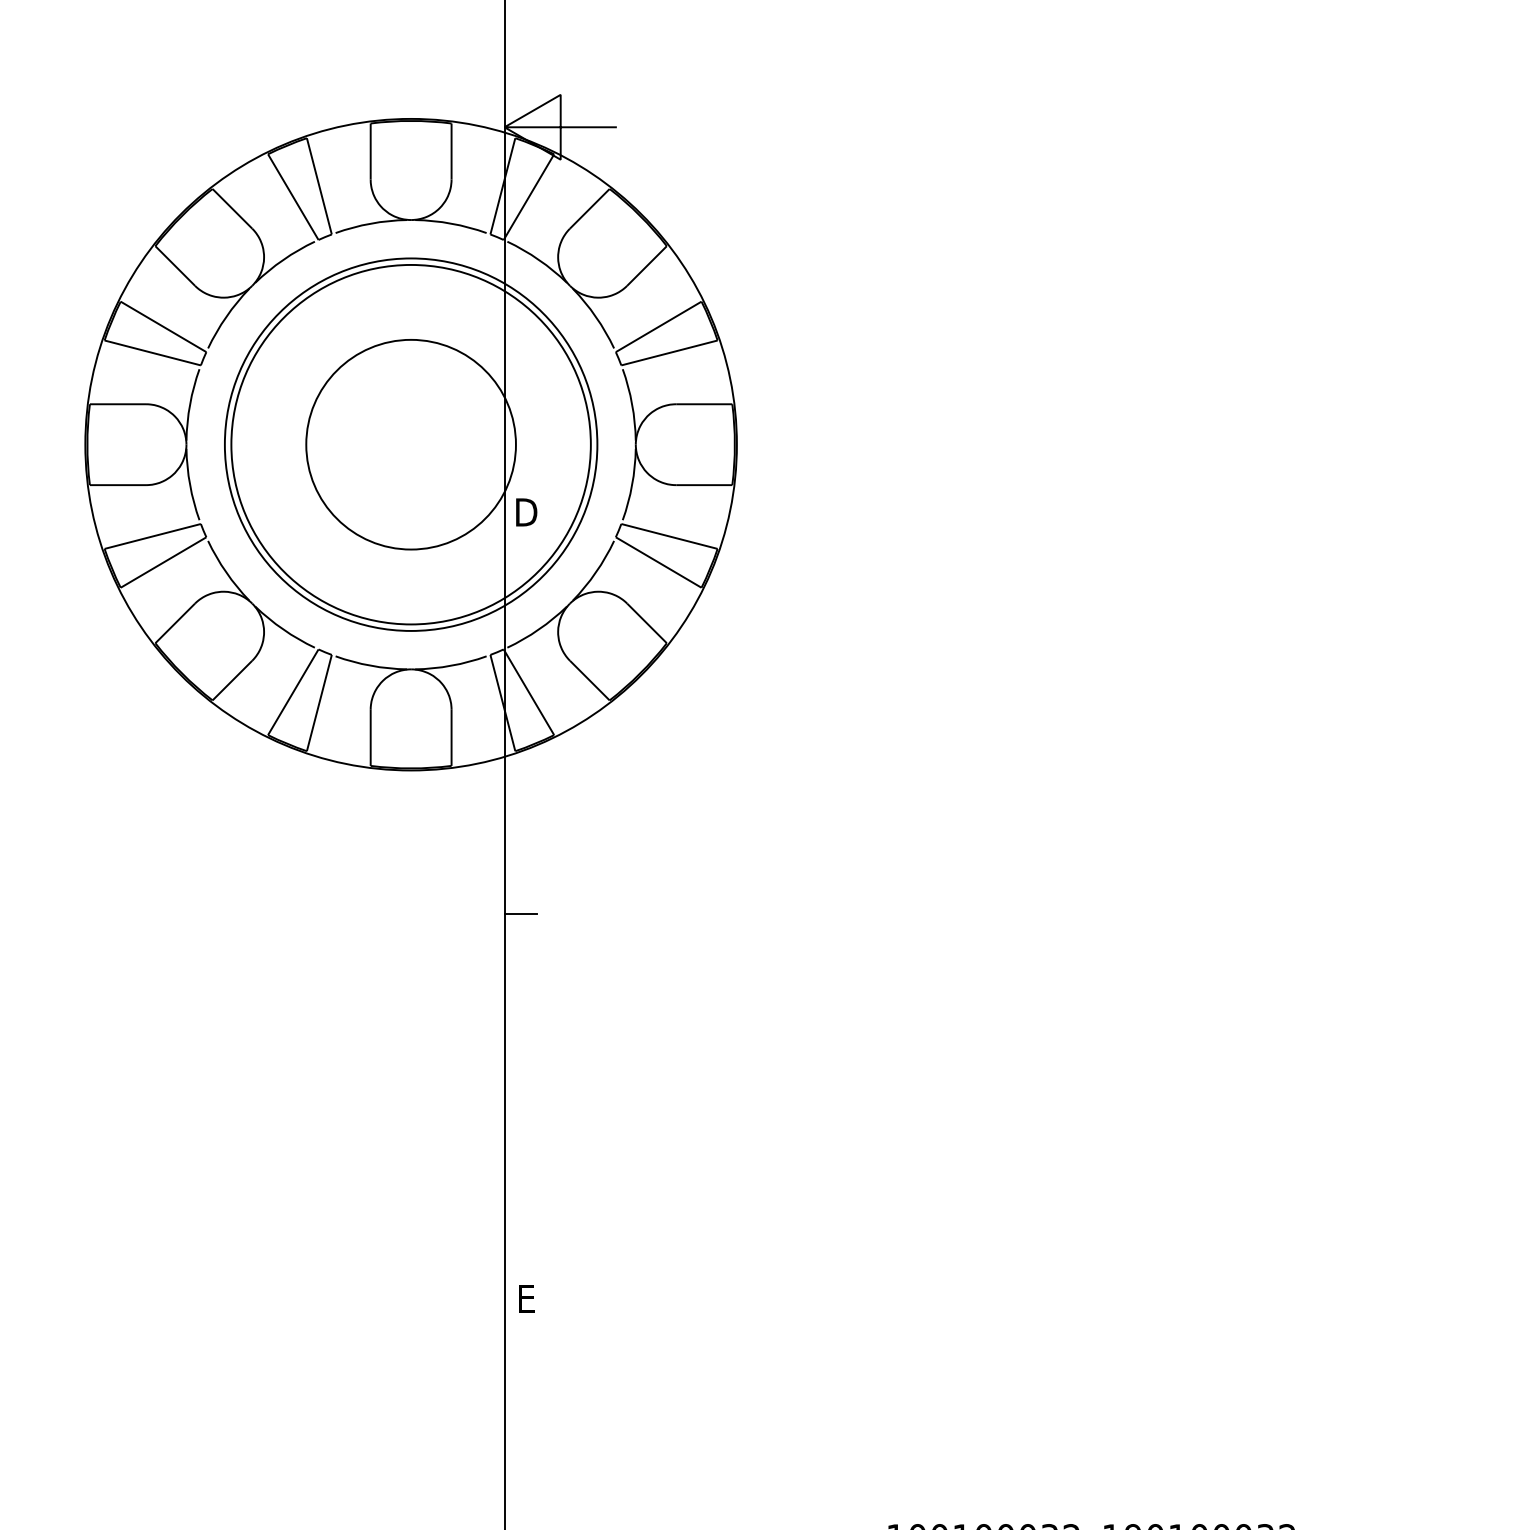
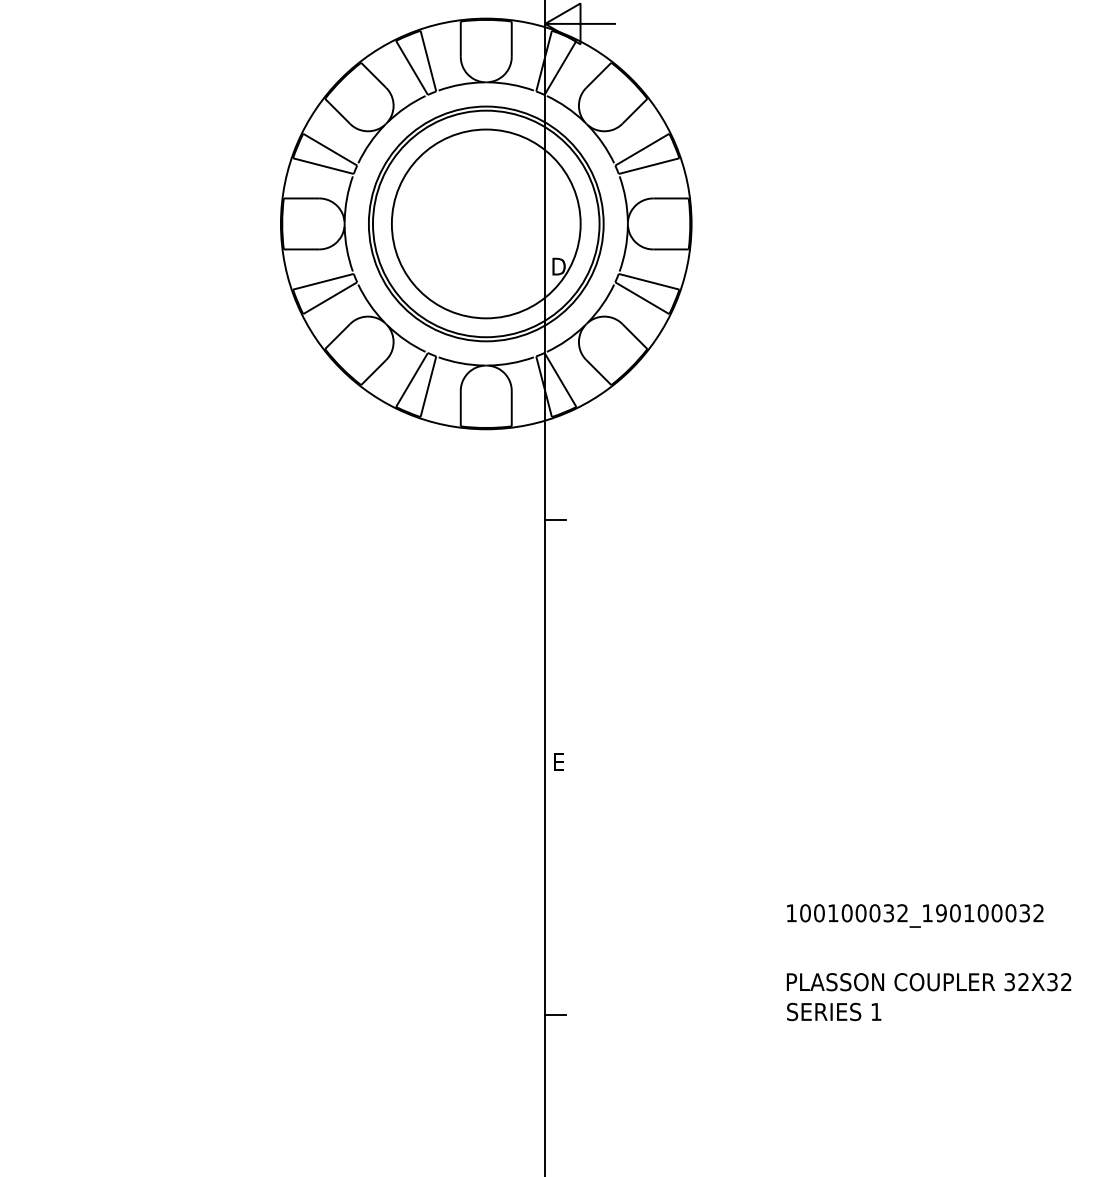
circle: (409, 443) -> (485, 223), size x1.43

